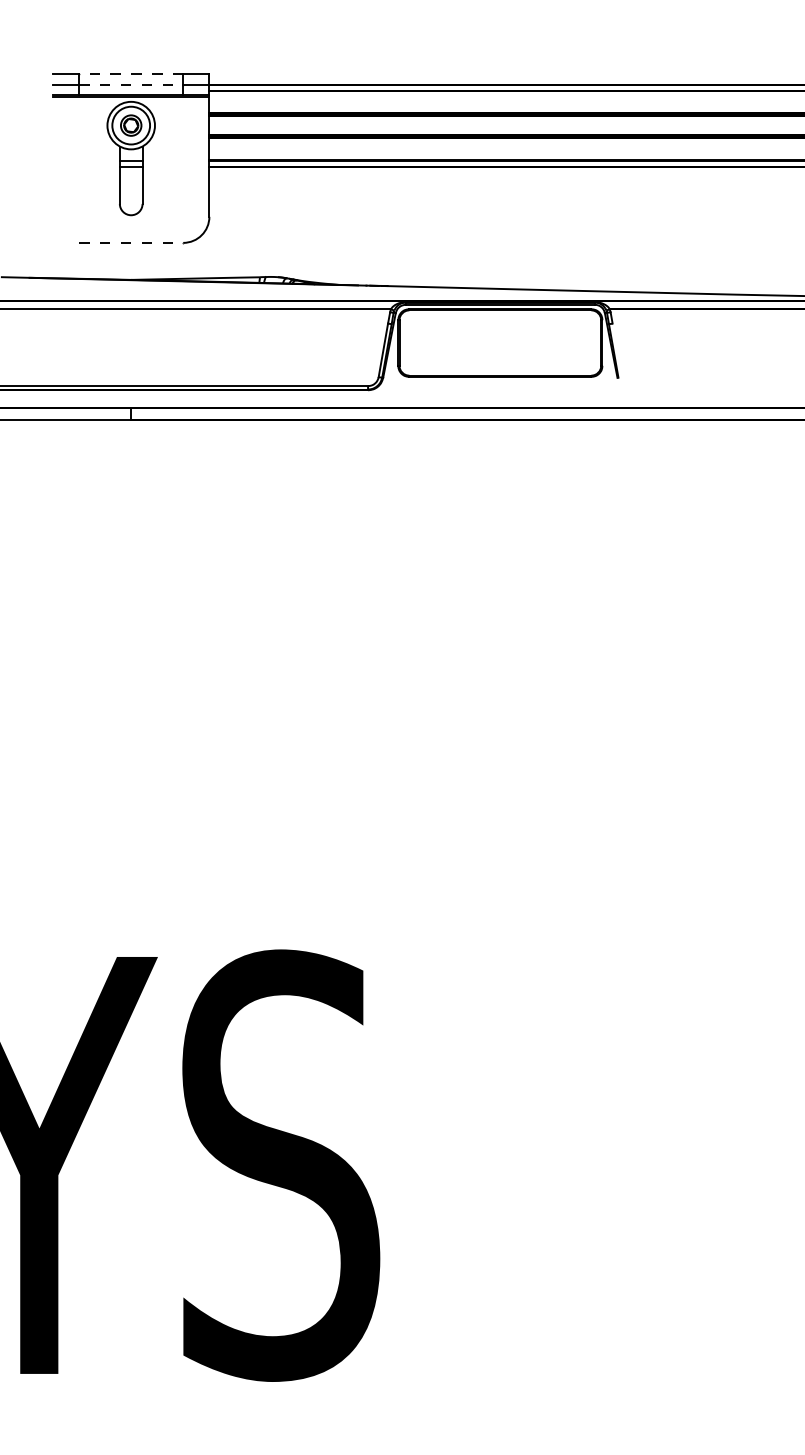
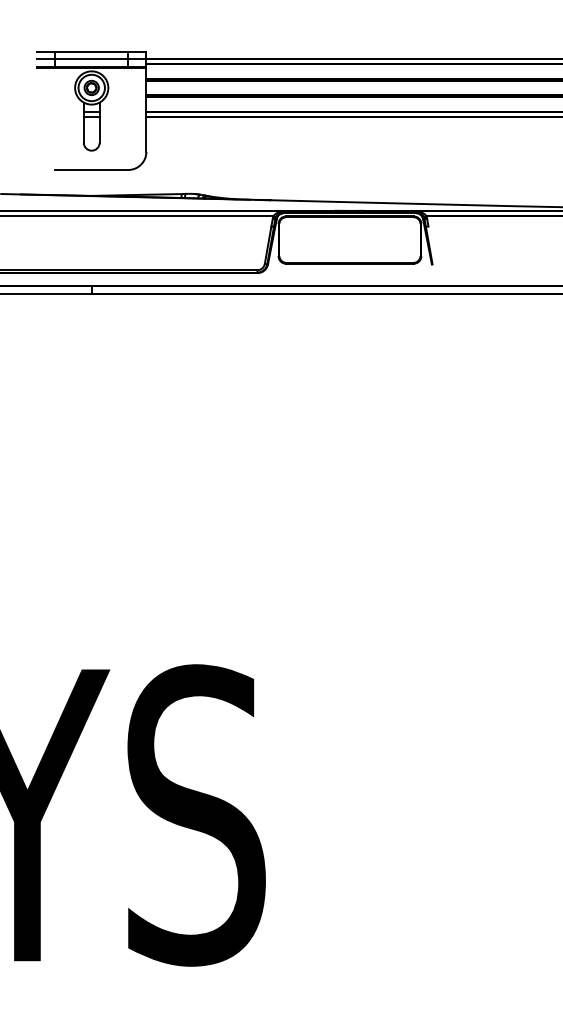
line: (130, 73) -> (91, 51), dashed -> solid
line: (132, 84) -> (92, 59), dashed -> solid
line: (132, 243) -> (92, 170), dashed -> solid

